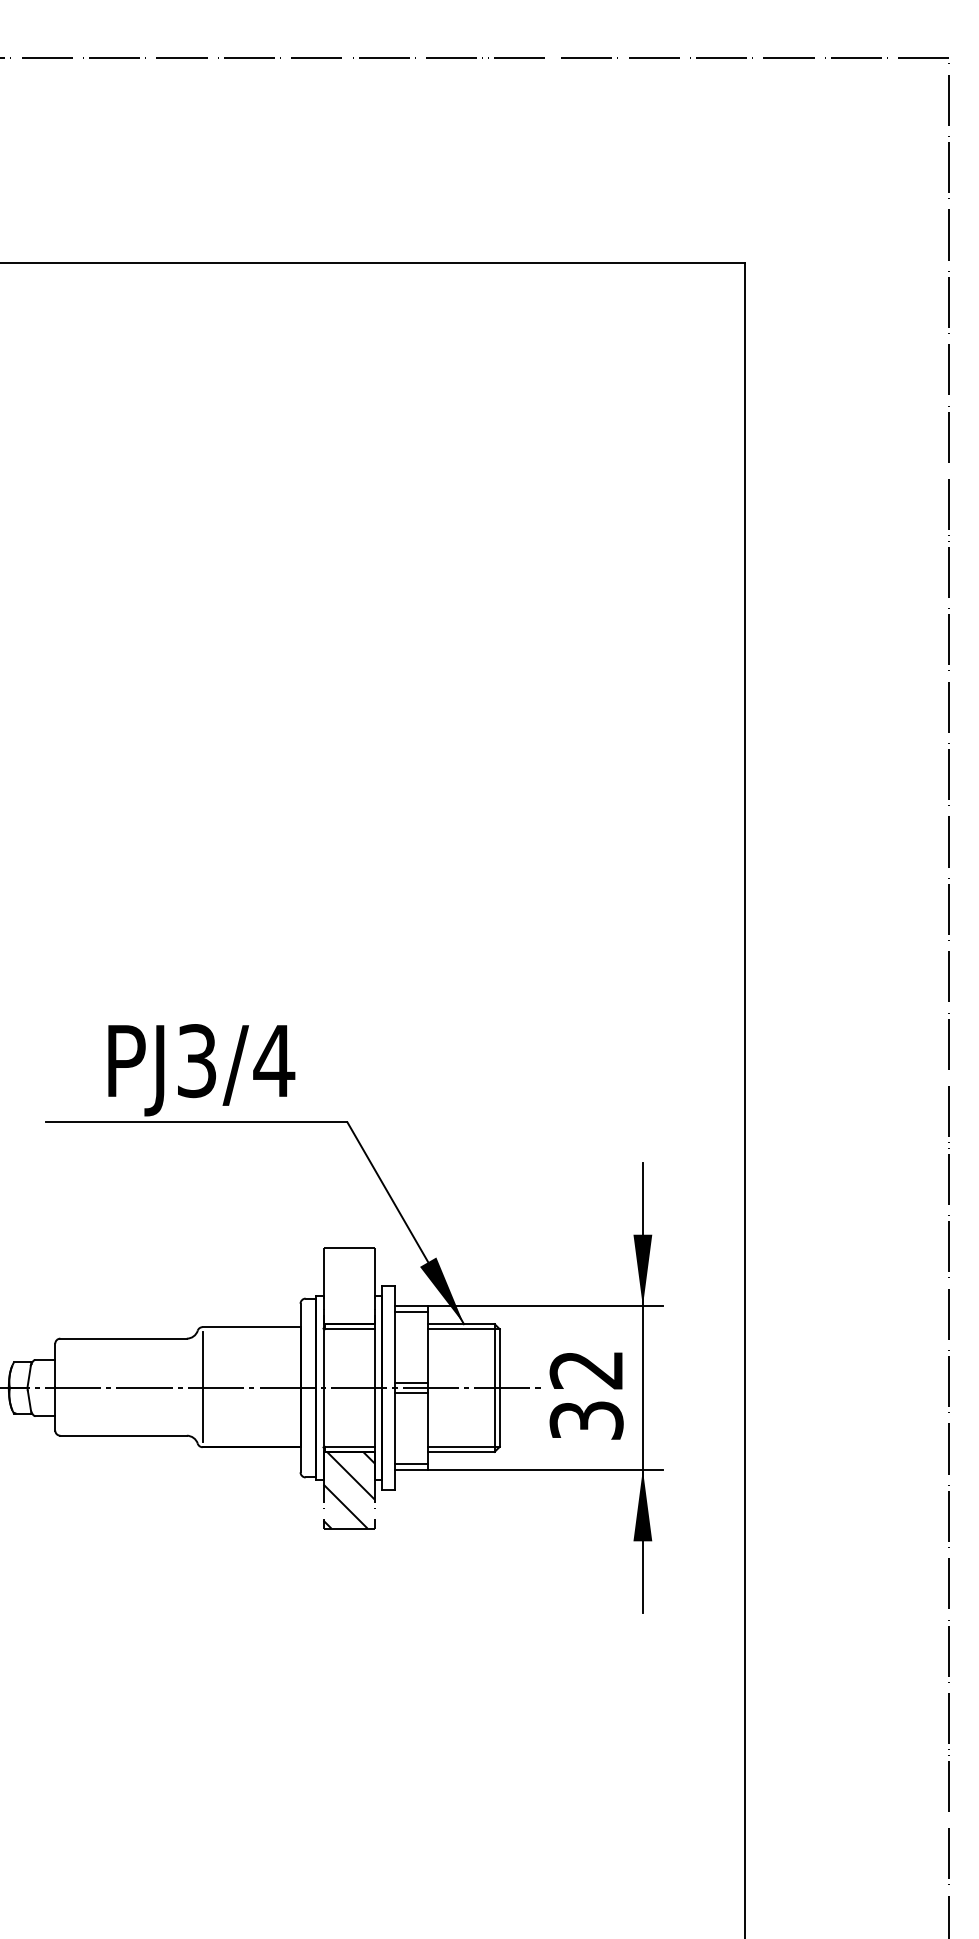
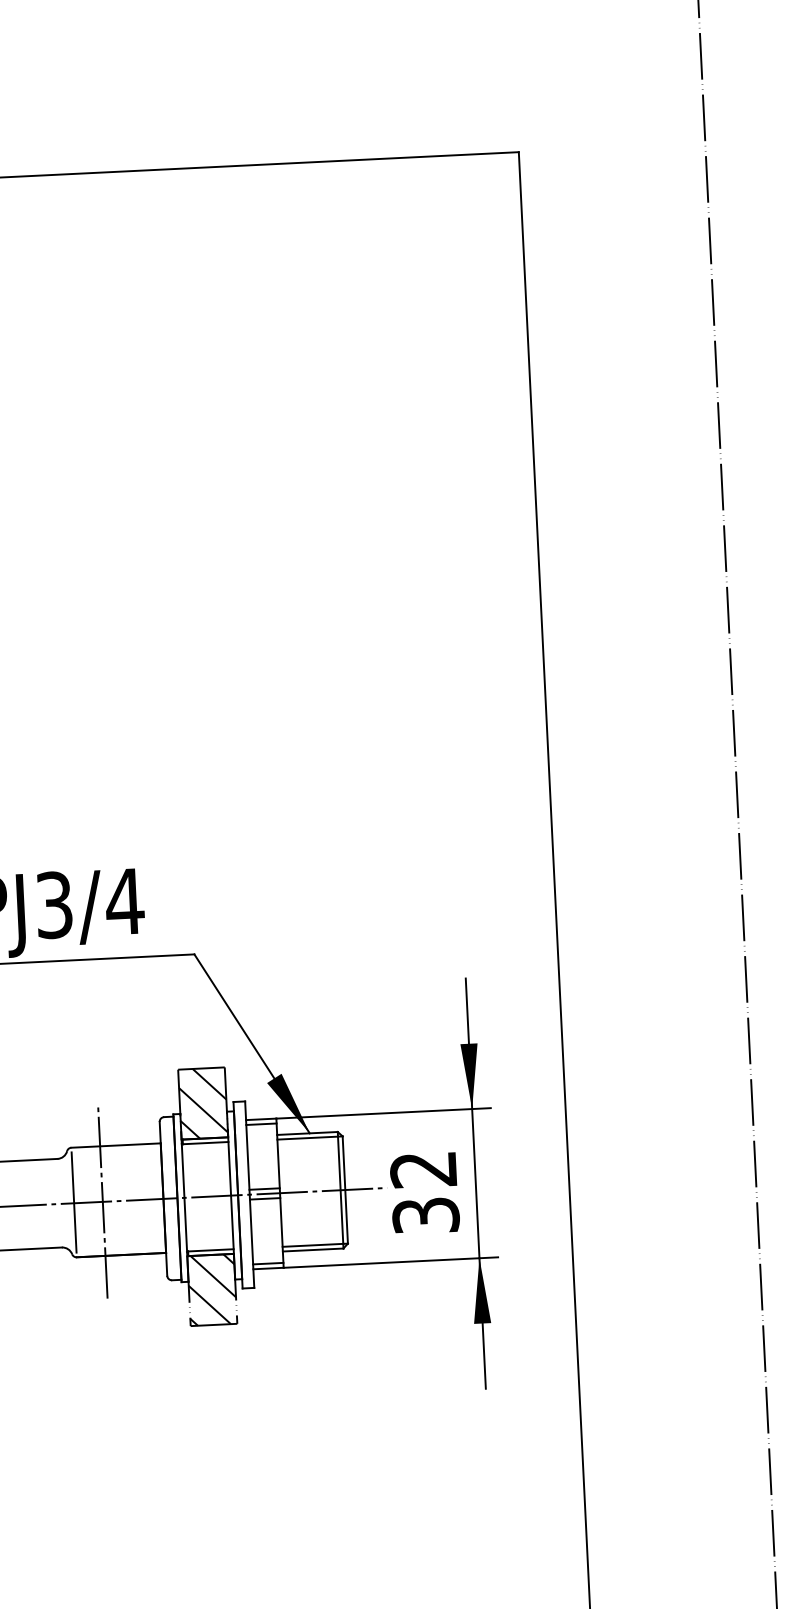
hatch: (348, 1285) -> (202, 1103), added
line: (234, 1388) -> (103, 1202), added

